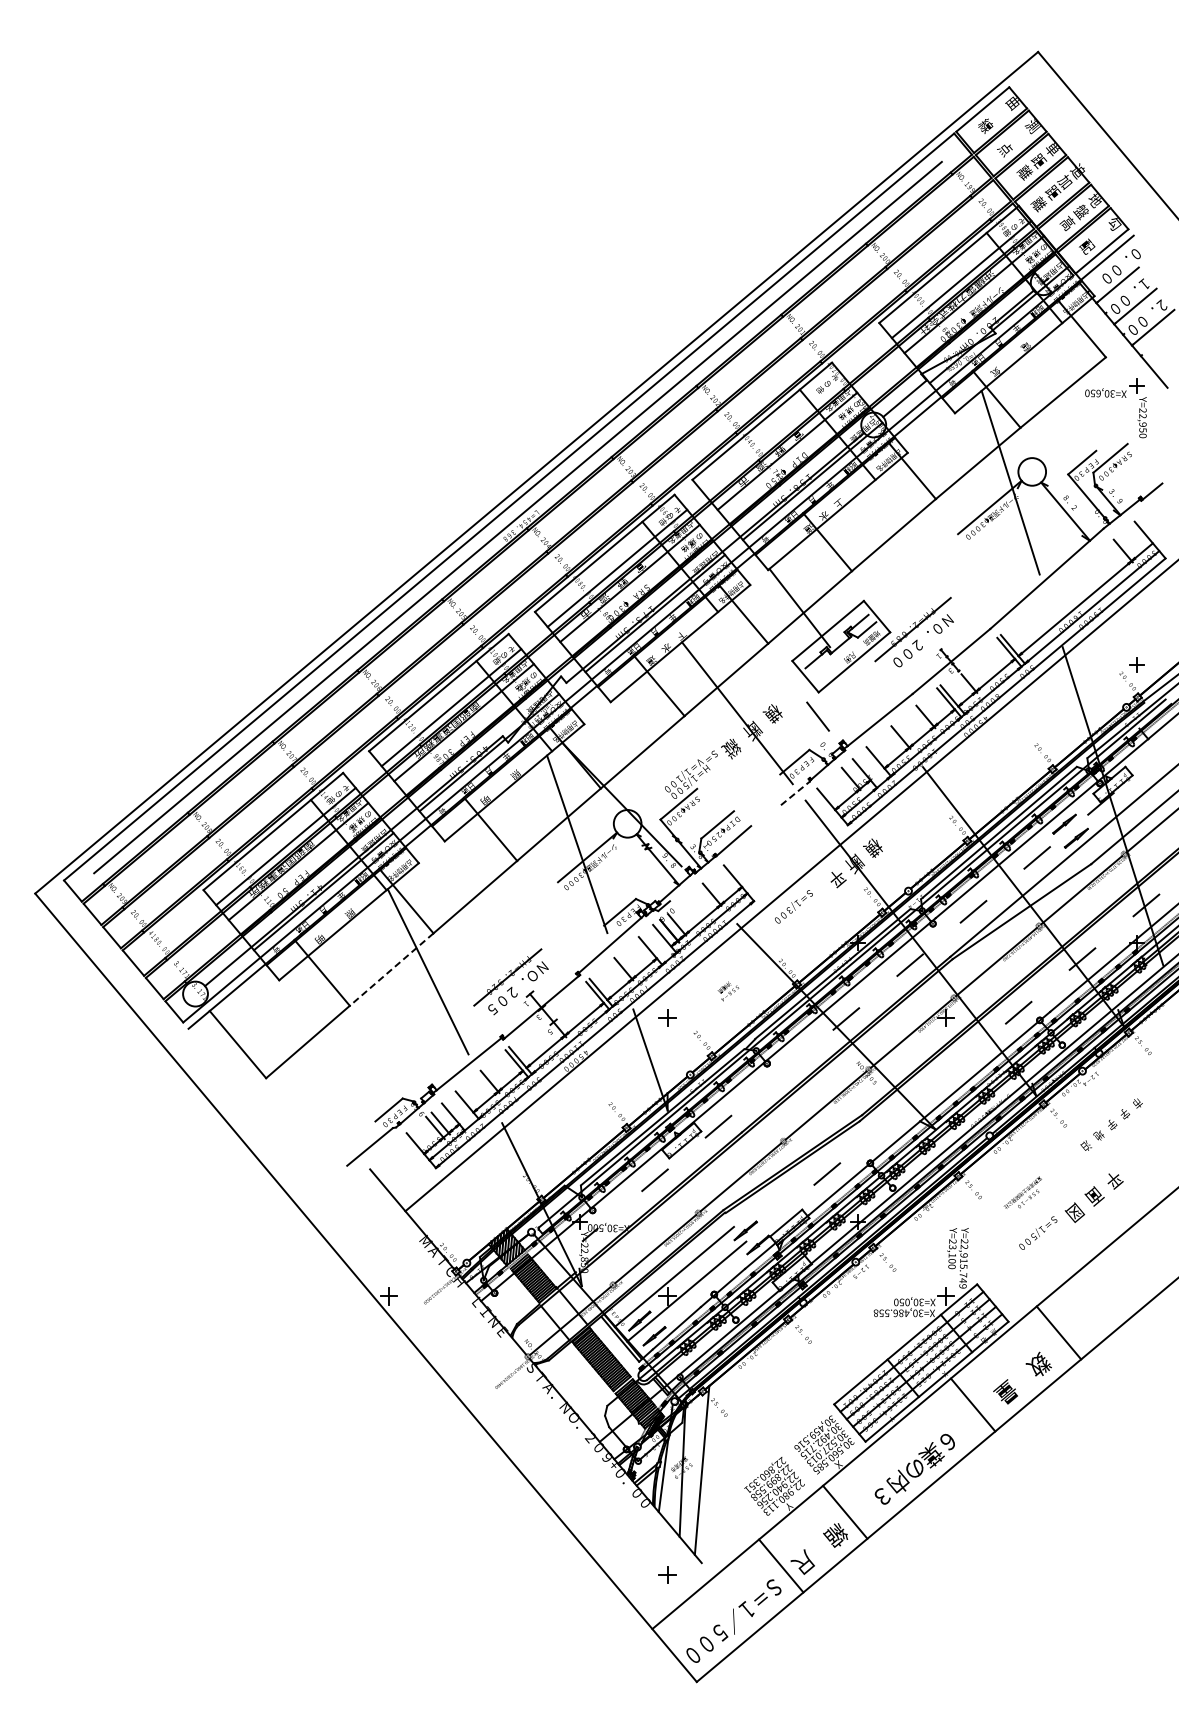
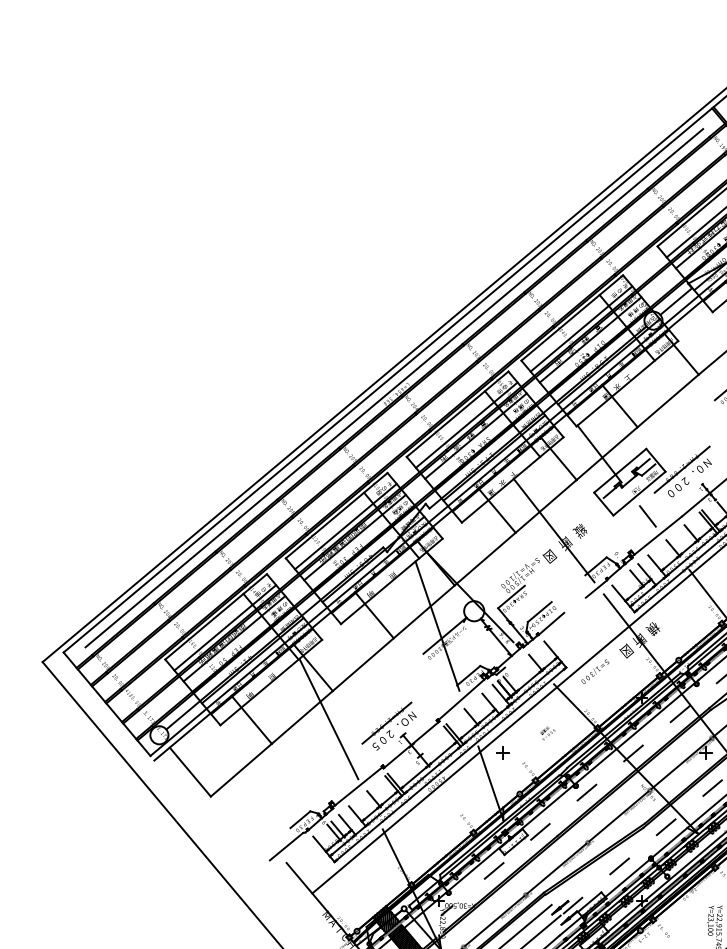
line: (774, 435) -> (581, 328), added
text: (772, 714) -> (579, 531), 横 -> 縦
line: (817, 716) -> (647, 516), moved
text: (731, 748) -> (549, 556), 縦 -> 図
line: (795, 793) -> (596, 589), dashed -> solid
text: (836, 878) -> (626, 651), 平 -> 図
line: (391, 969) -> (302, 717), dashed -> solid
line: (954, 1066) -> (712, 788), added
line: (782, 1072) -> (587, 792), added
line: (890, 1120) -> (665, 827), added
line: (762, 1227) -> (572, 905), added

